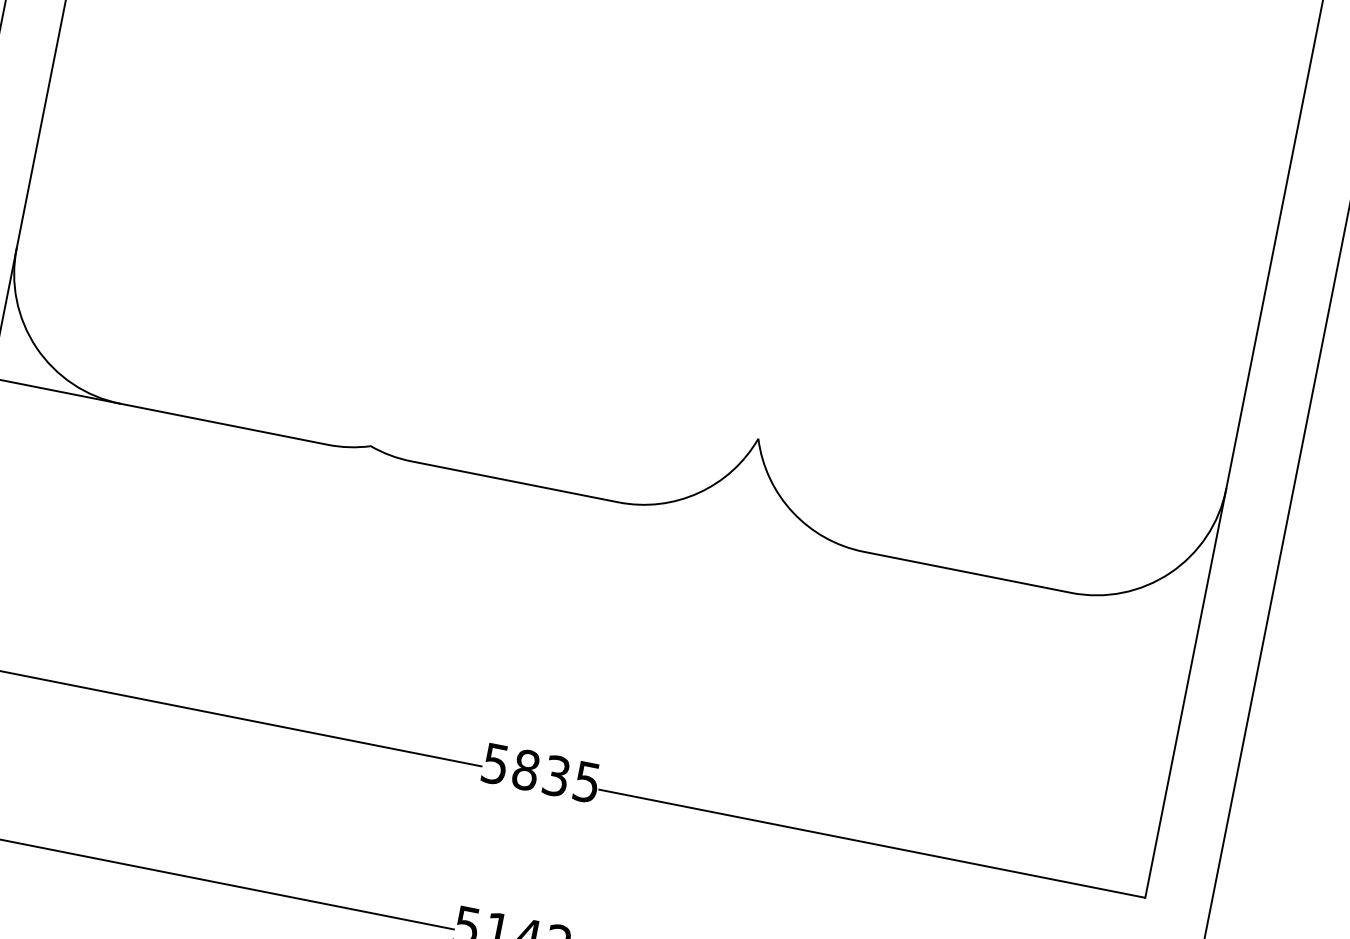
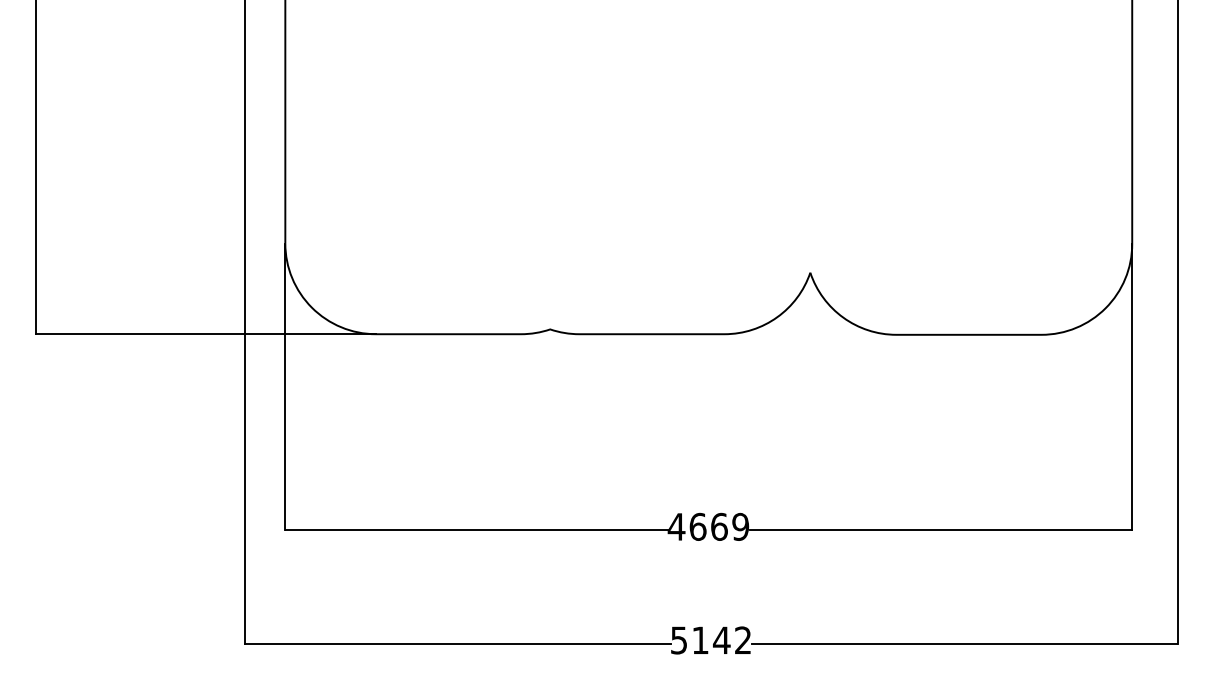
text: (541, 772) -> (708, 526), 5835 -> 4669

